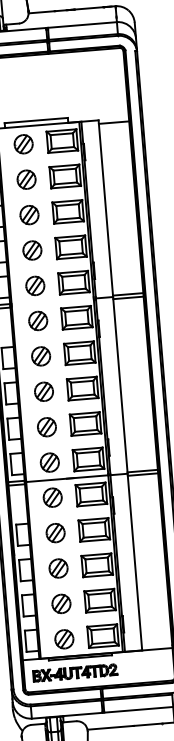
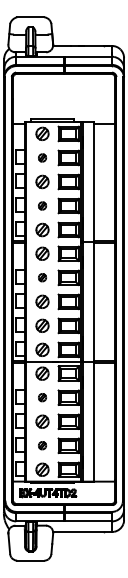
part: (26, 179) -> (42, 157), size x0.6
part: (32, 249) -> (42, 205), size x0.6
part: (41, 355) -> (42, 277), size x0.6
part: (55, 532) -> (42, 397), size x0.6
part: (61, 603) -> (42, 445), size x0.6

